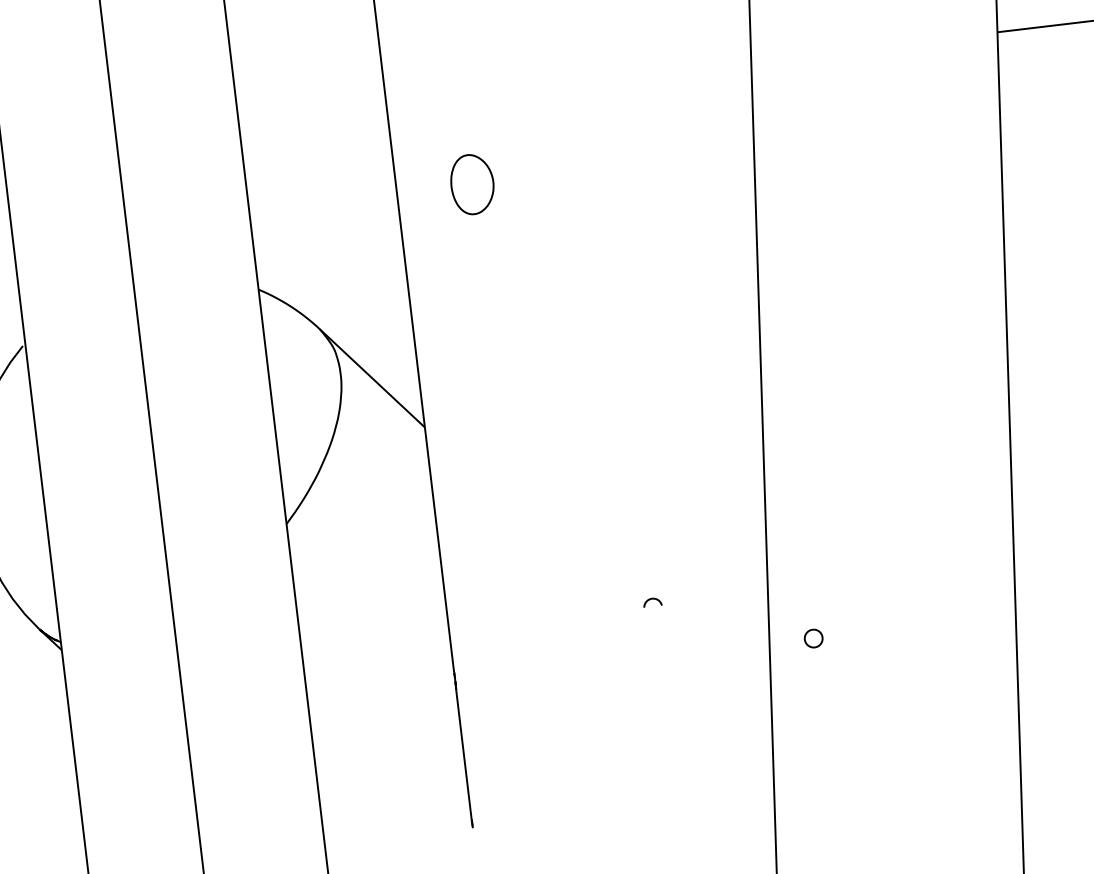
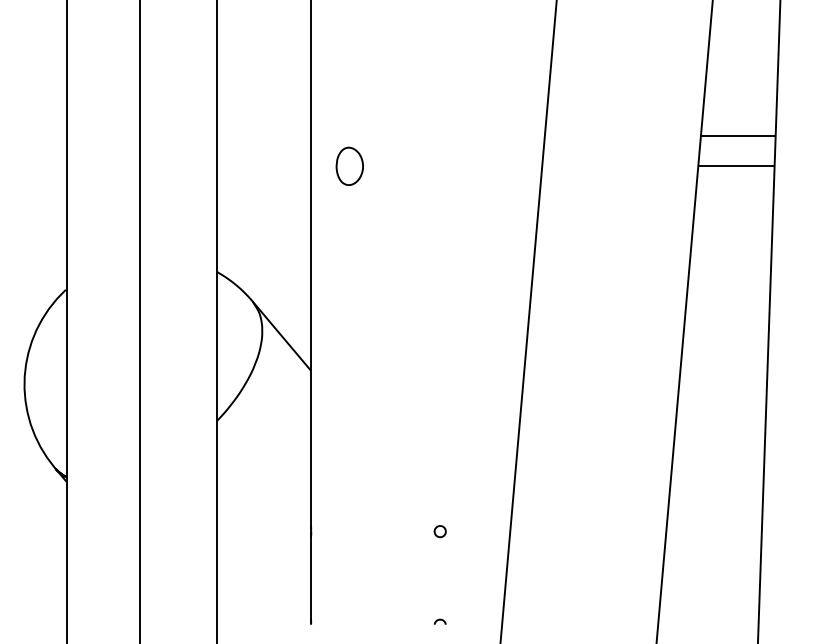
part: (471, 183) -> (349, 165), moved
curve: (651, 600) -> (439, 620), moved
part: (812, 638) -> (439, 531), moved

